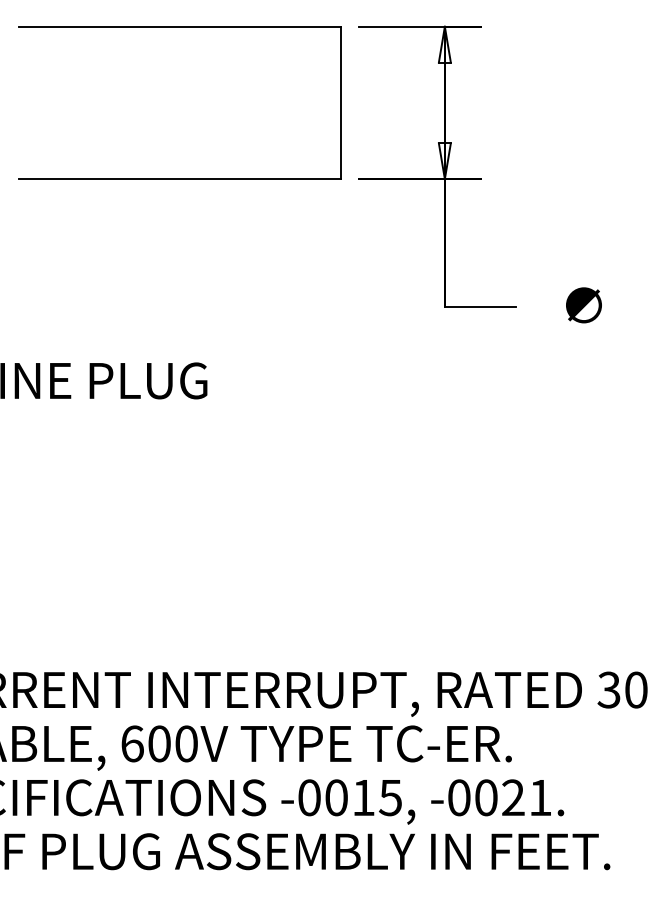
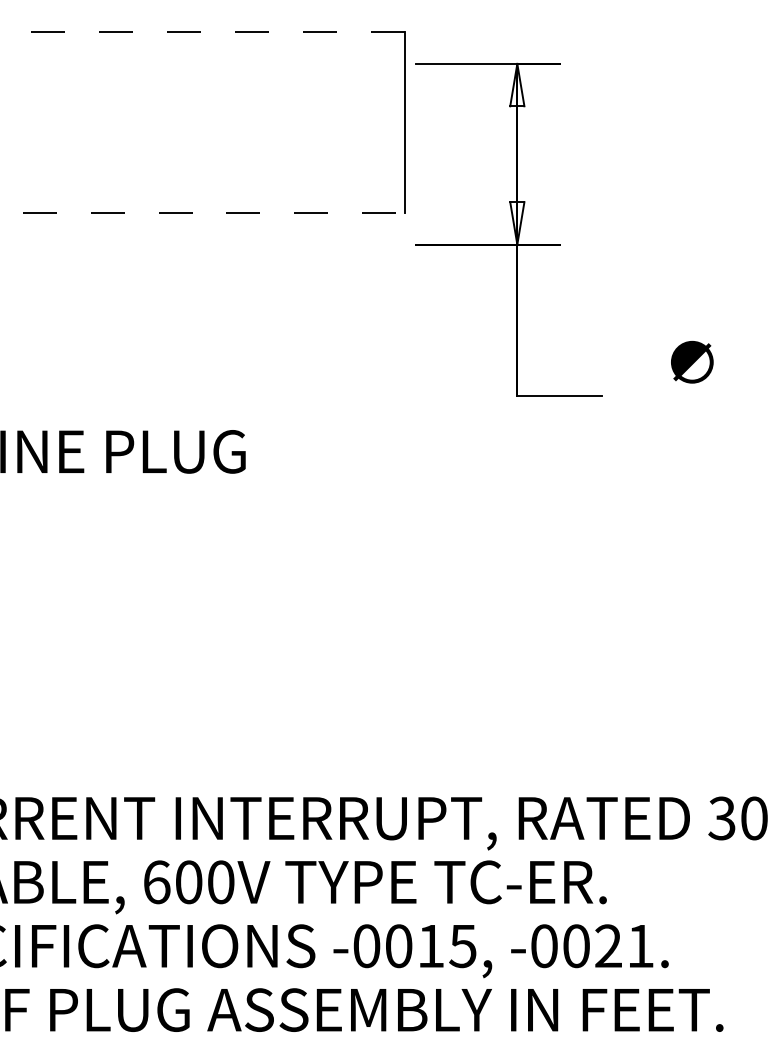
line: (180, 26) -> (213, 31), solid -> dashed
part: (437, 166) -> (508, 229), moved
line: (180, 179) -> (213, 212), solid -> dashed

